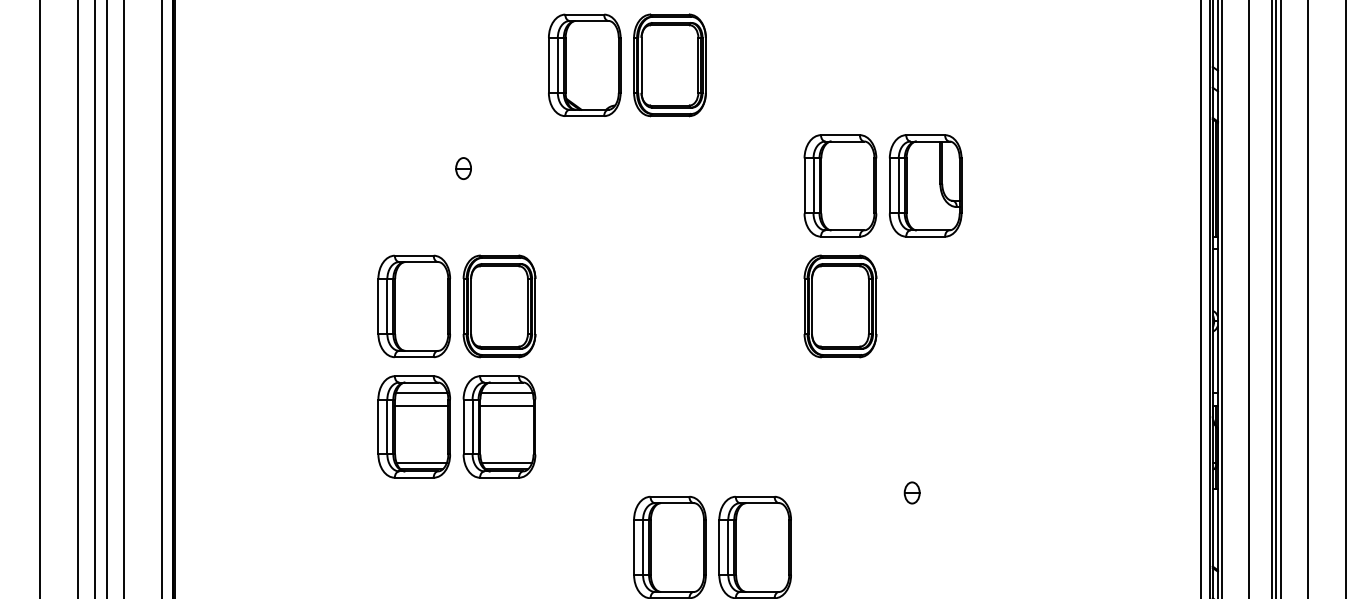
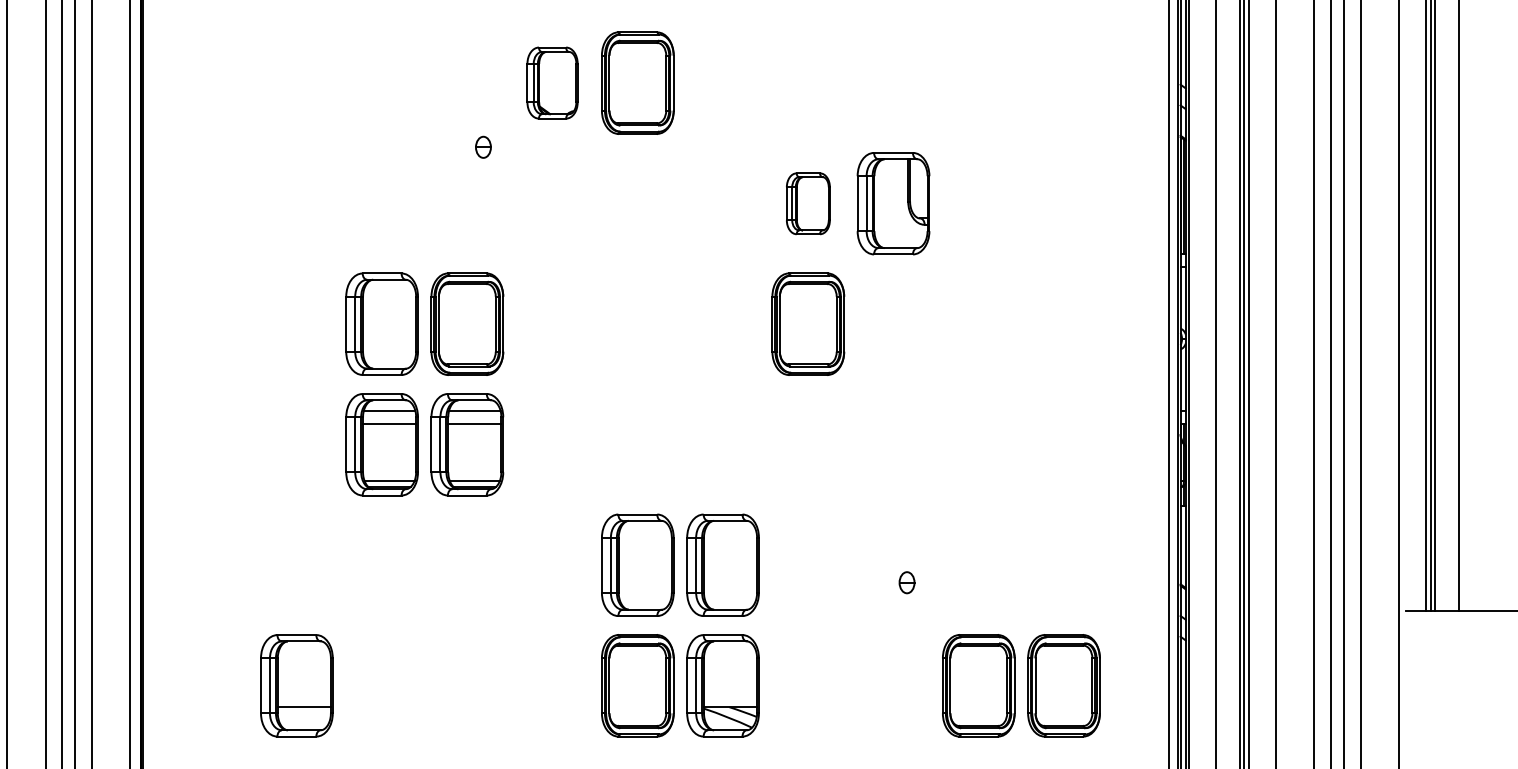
part: (584, 64) -> (552, 82), size x0.7
part: (463, 167) -> (483, 146), moved
part: (840, 185) -> (808, 203), size x0.6
part: (911, 492) -> (906, 582), moved

